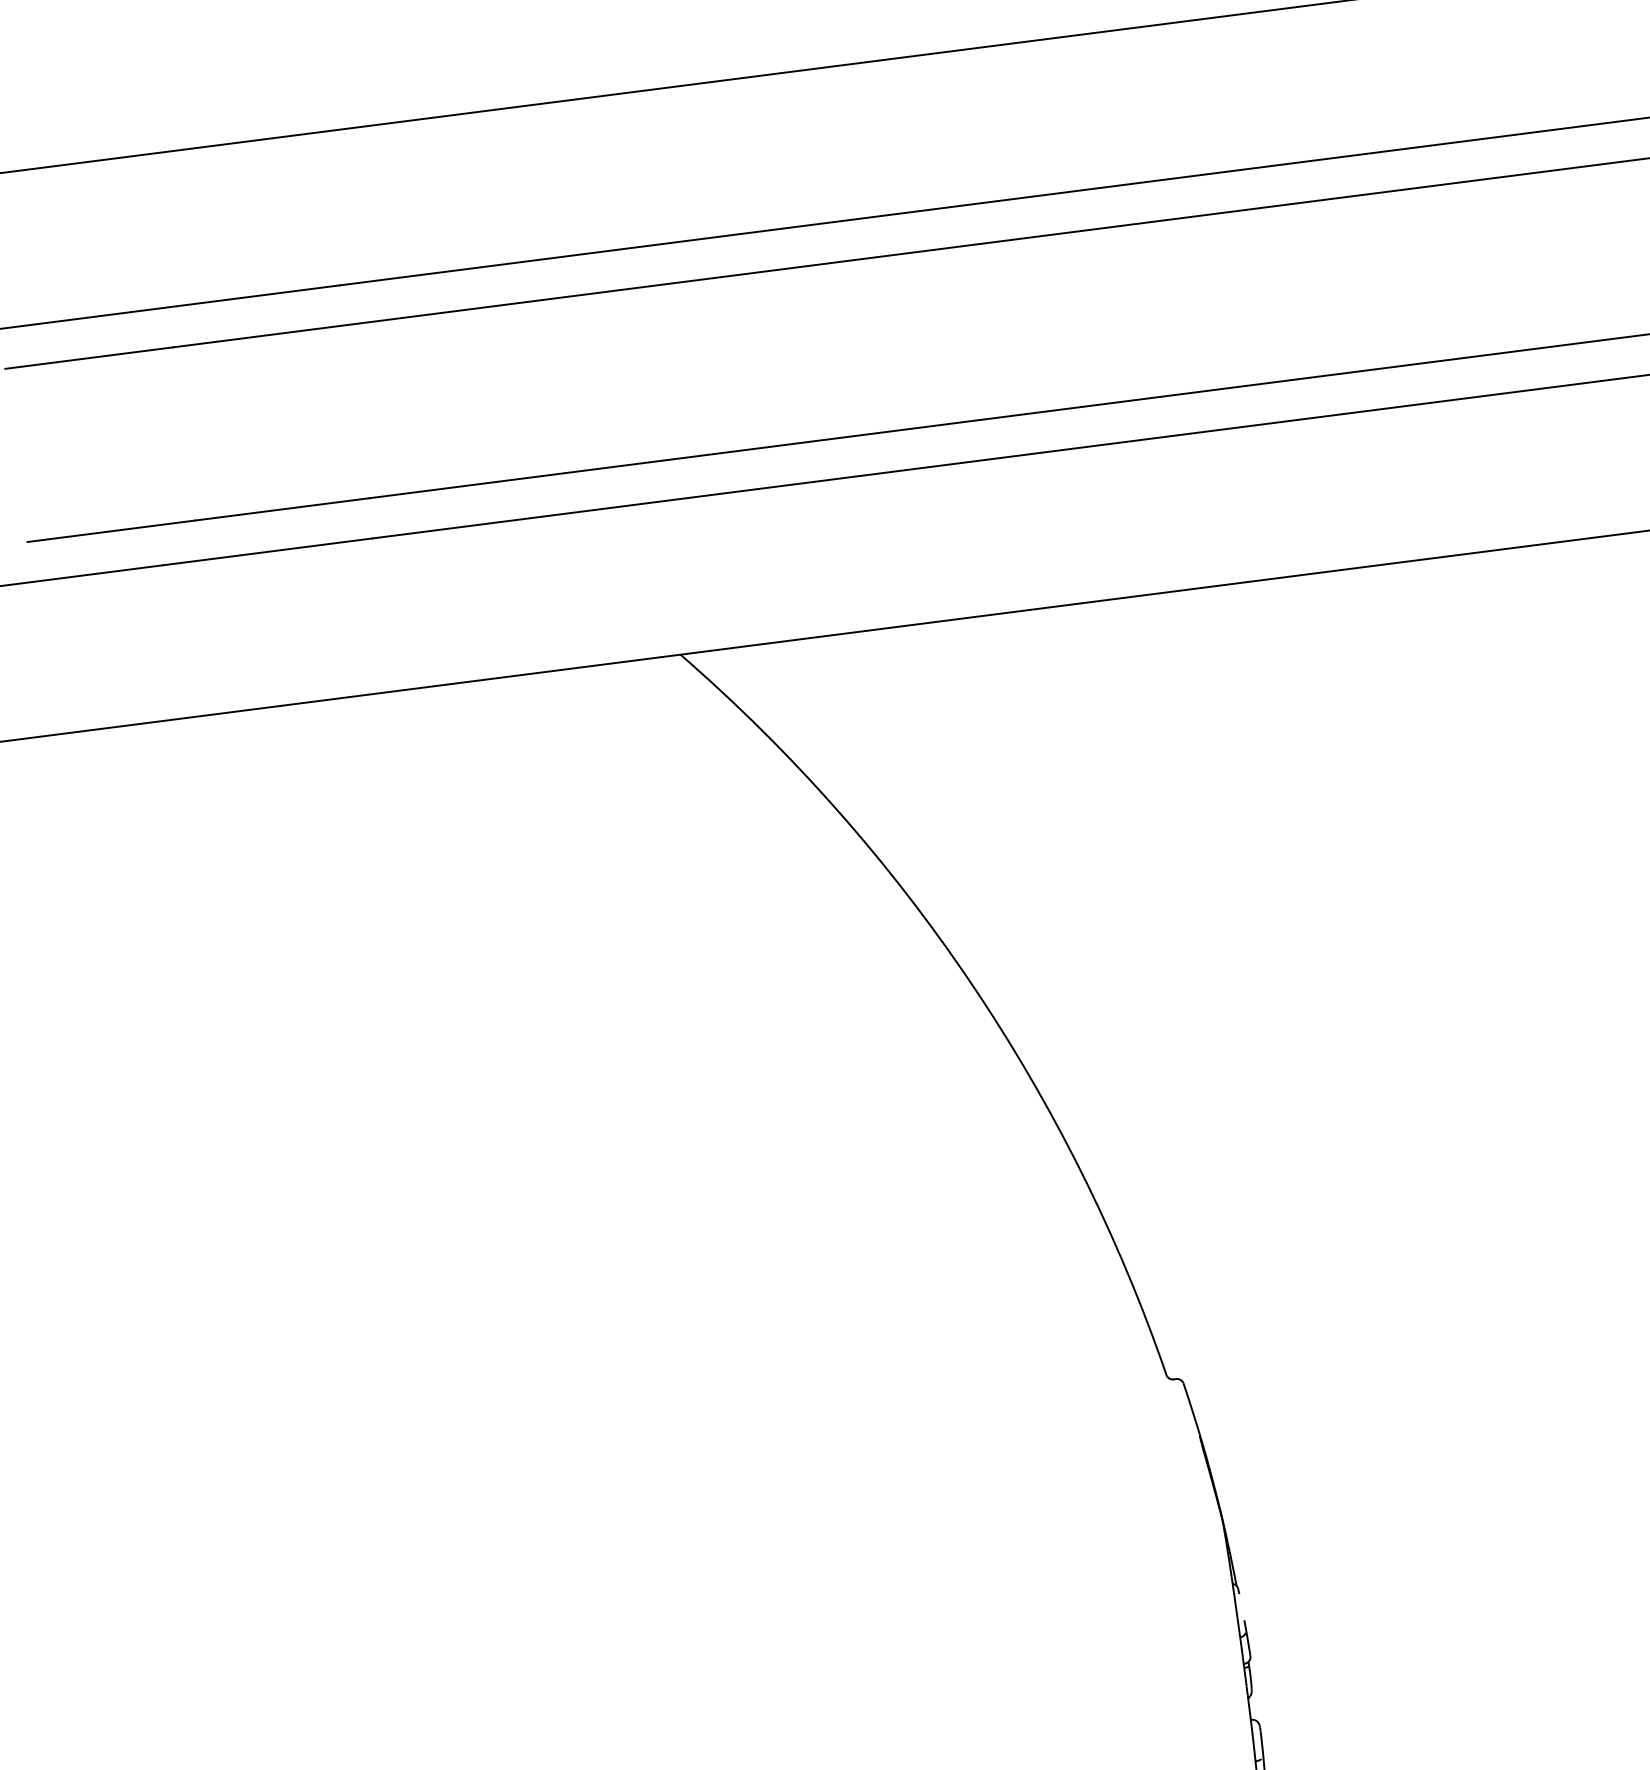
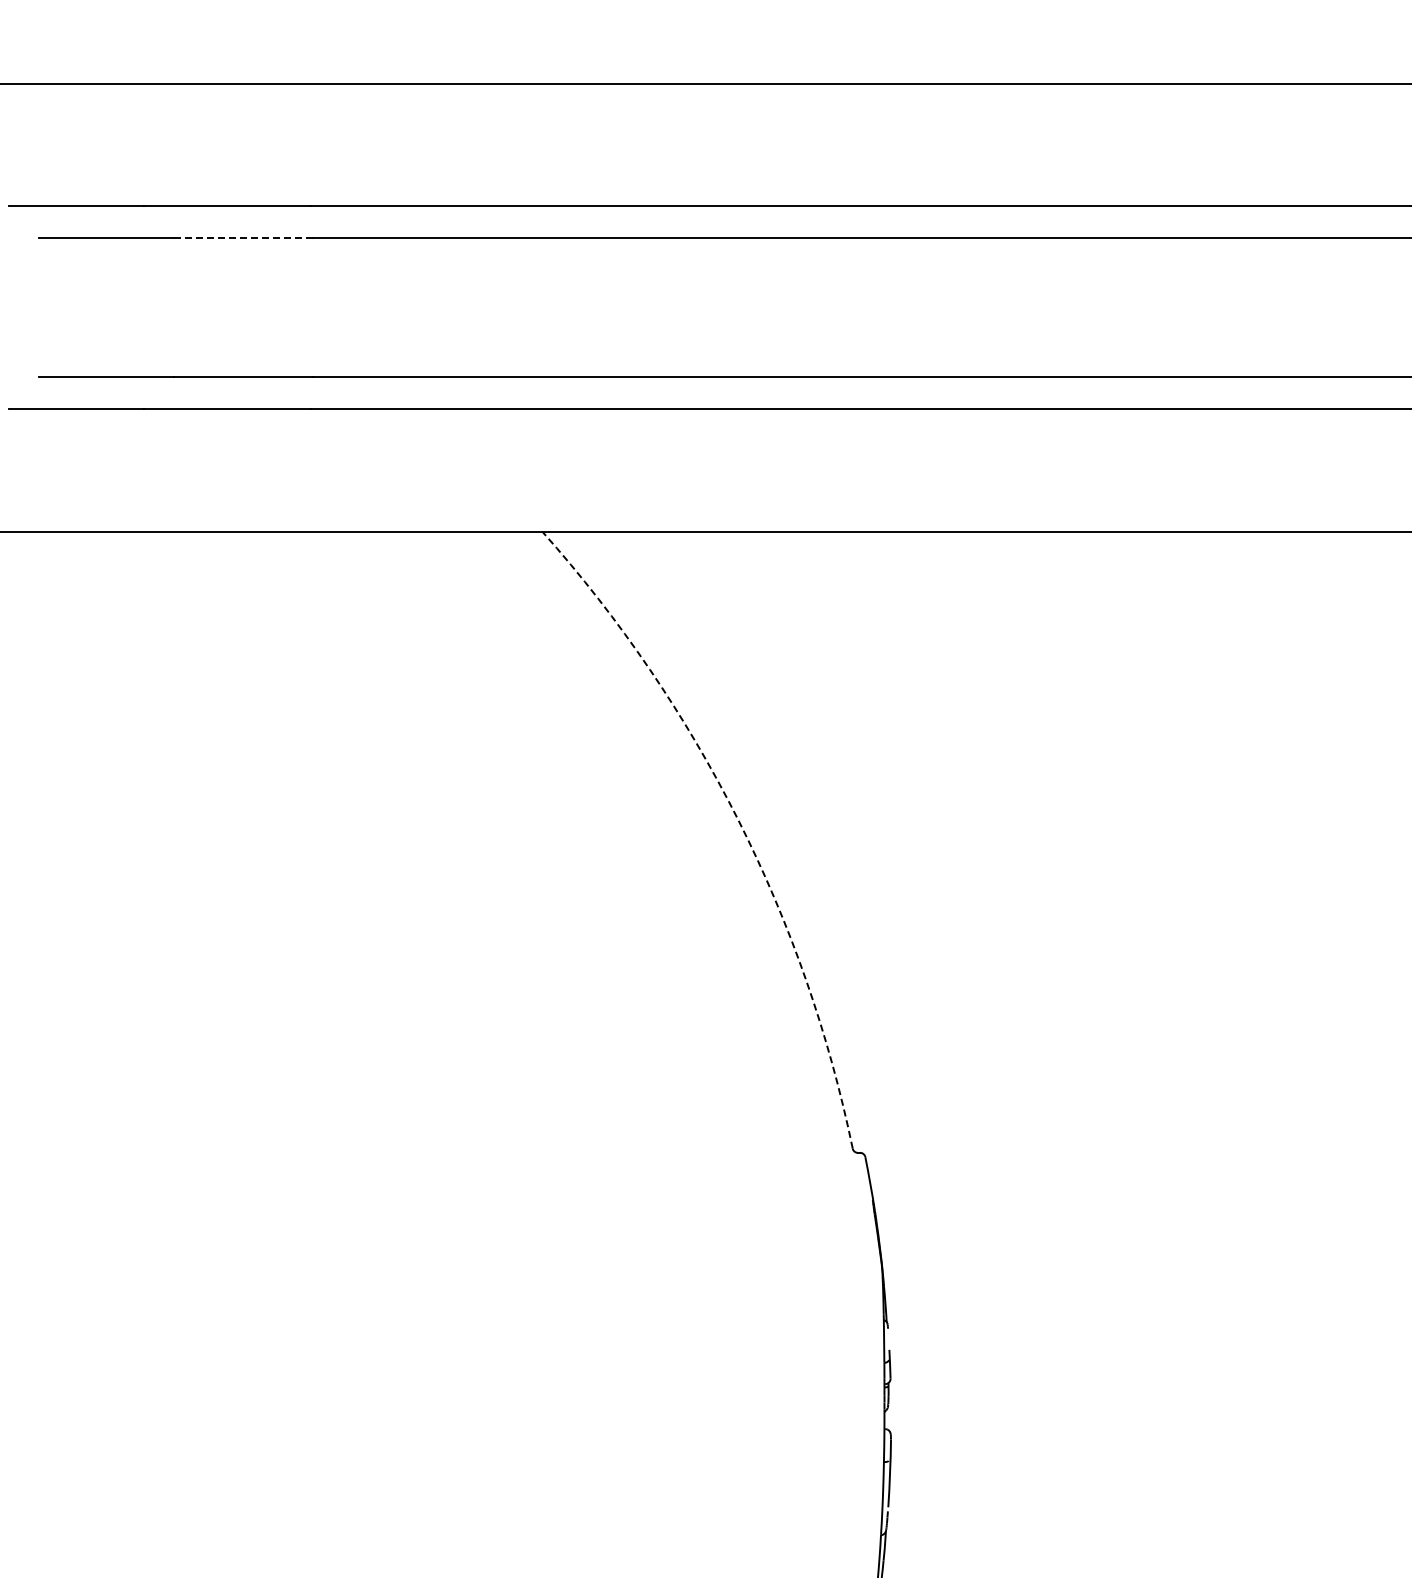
line: (260, 336) -> (243, 238), solid -> dashed
arc: (971, 982) -> (738, 819), solid -> dashed

